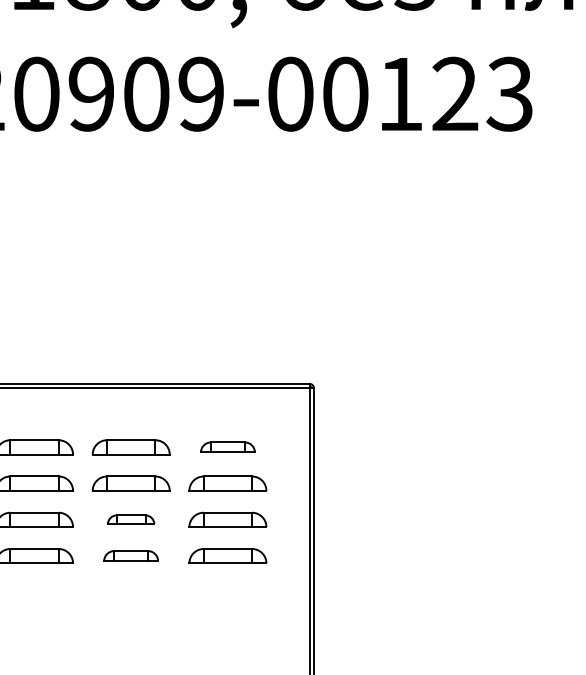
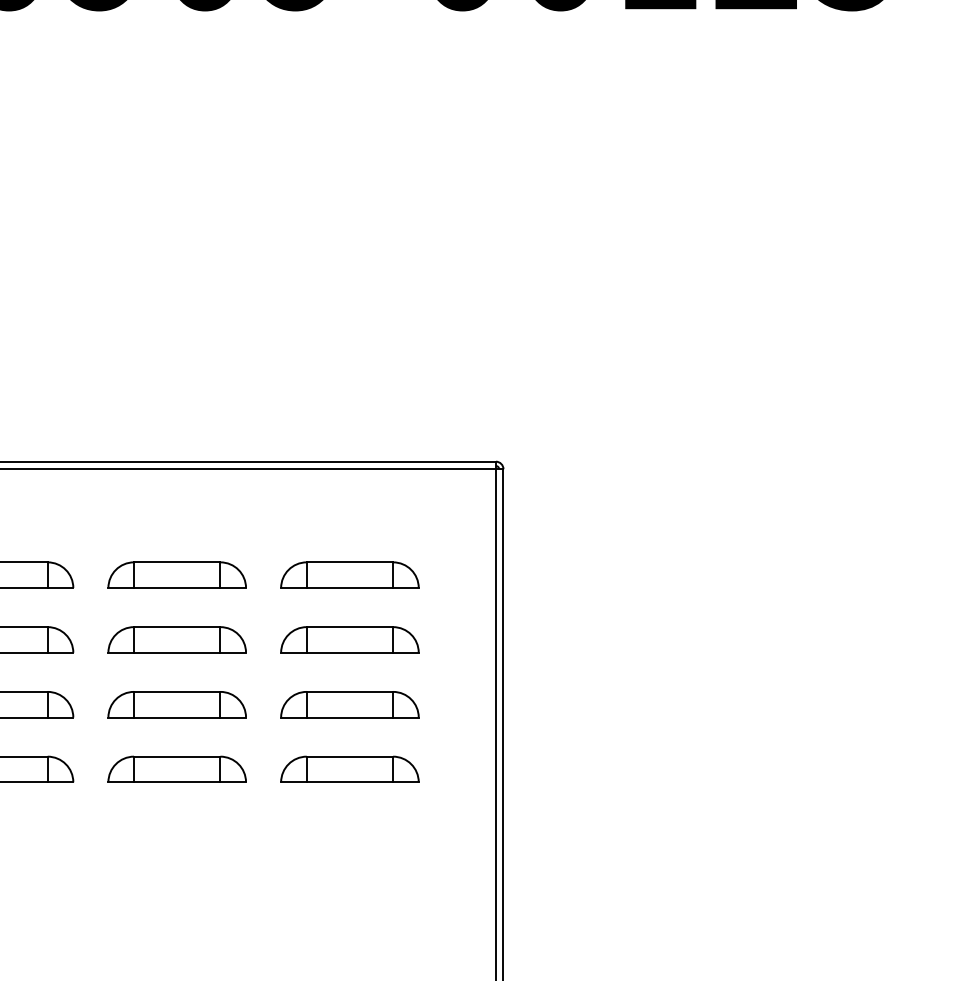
part: (227, 447) -> (349, 575), size x1.43
part: (130, 519) -> (175, 703), size x1.67
part: (130, 555) -> (175, 768), size x1.43

